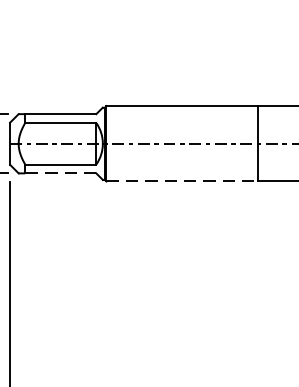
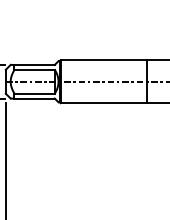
line: (60, 173) -> (34, 98), dashed -> solid
line: (182, 182) -> (103, 103), dashed -> solid

